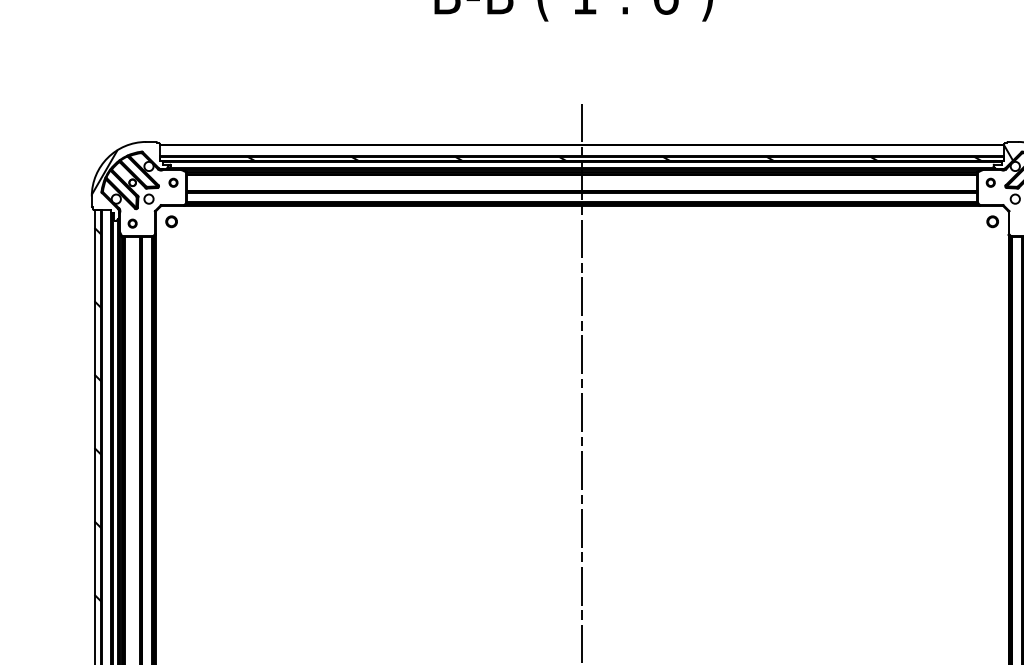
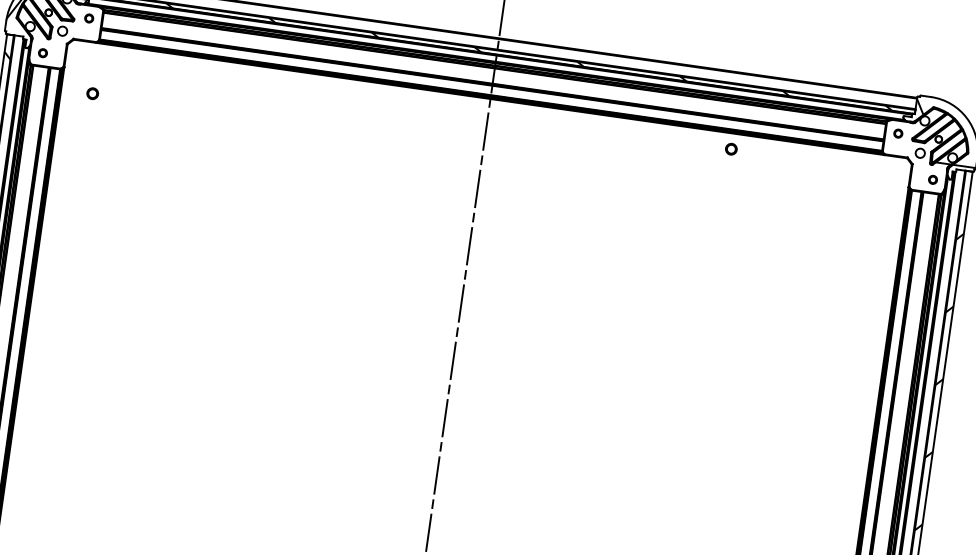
part: (171, 221) -> (92, 93), moved
part: (992, 221) -> (731, 148), moved

